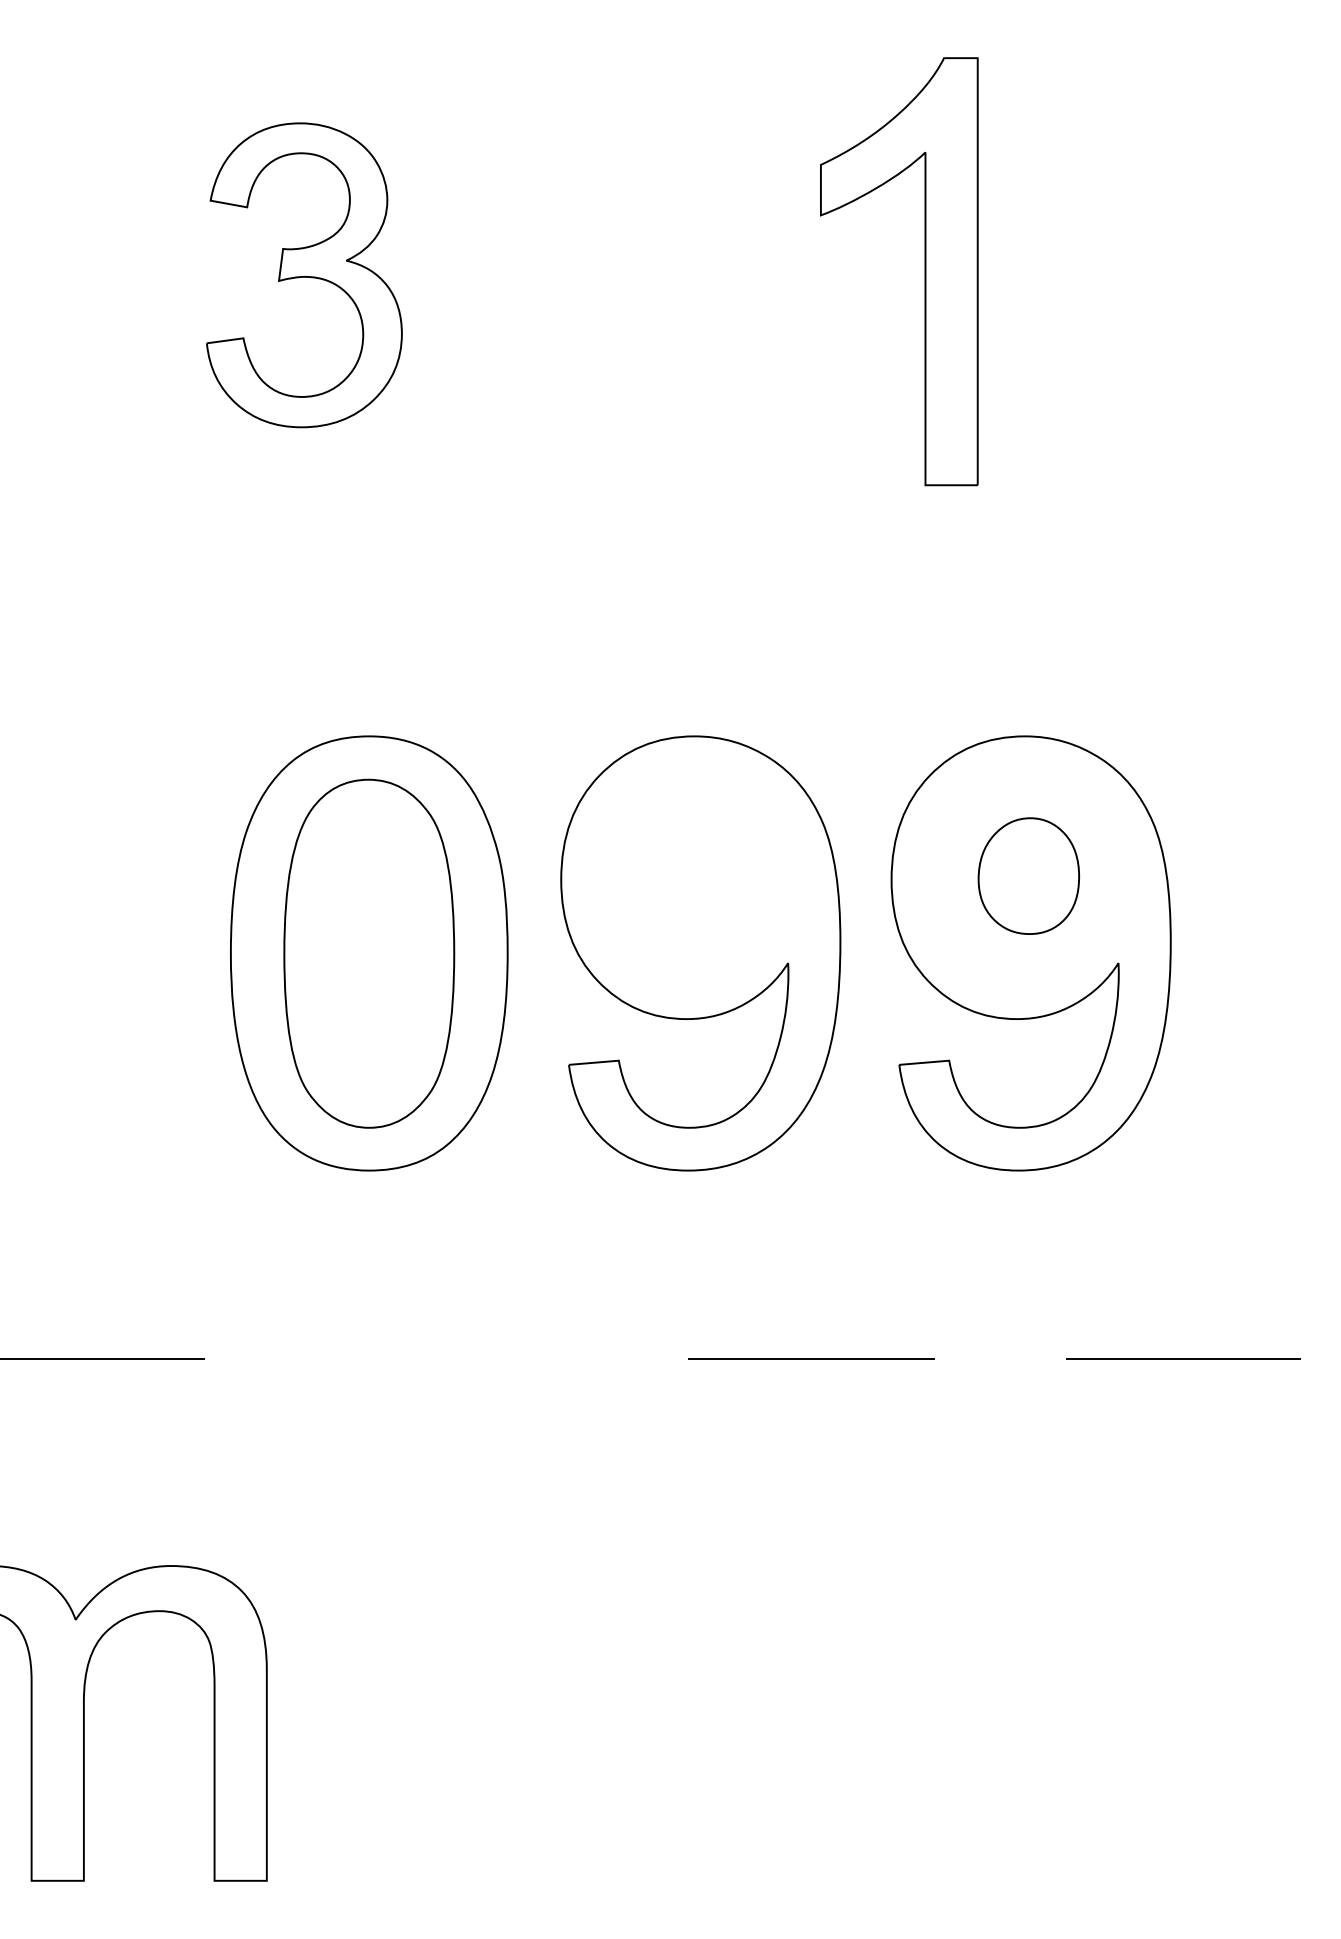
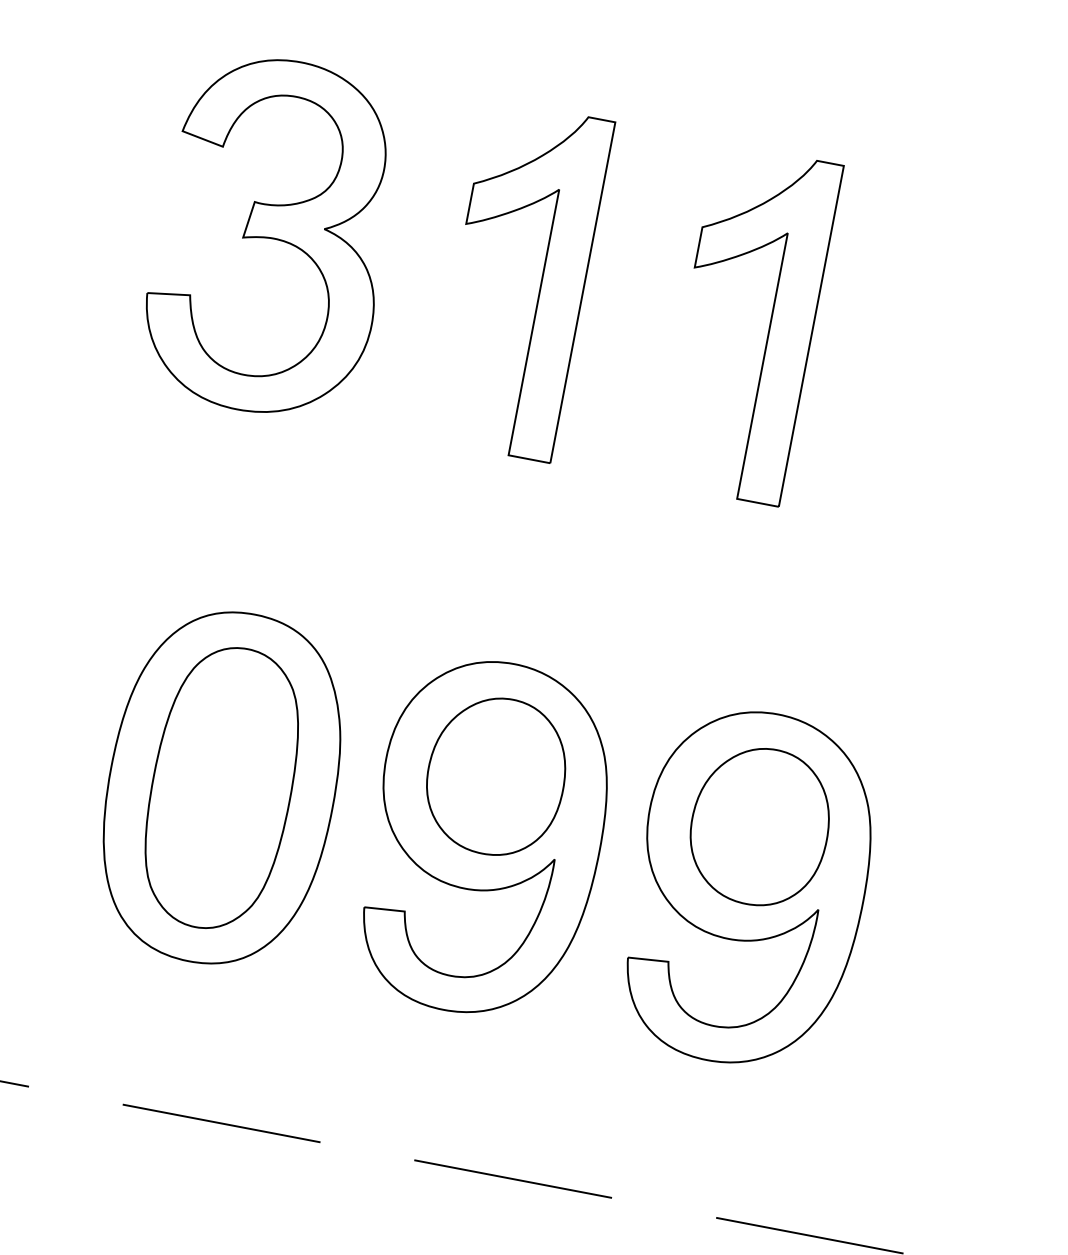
part: (638, 271) -> (540, 284), added
part: (304, 275) -> (273, 236), size x1.43
part: (698, 875) -> (496, 775), added
part: (1028, 875) -> (759, 826), size x1.67
line: (445, 1358) -> (221, 1122), added

